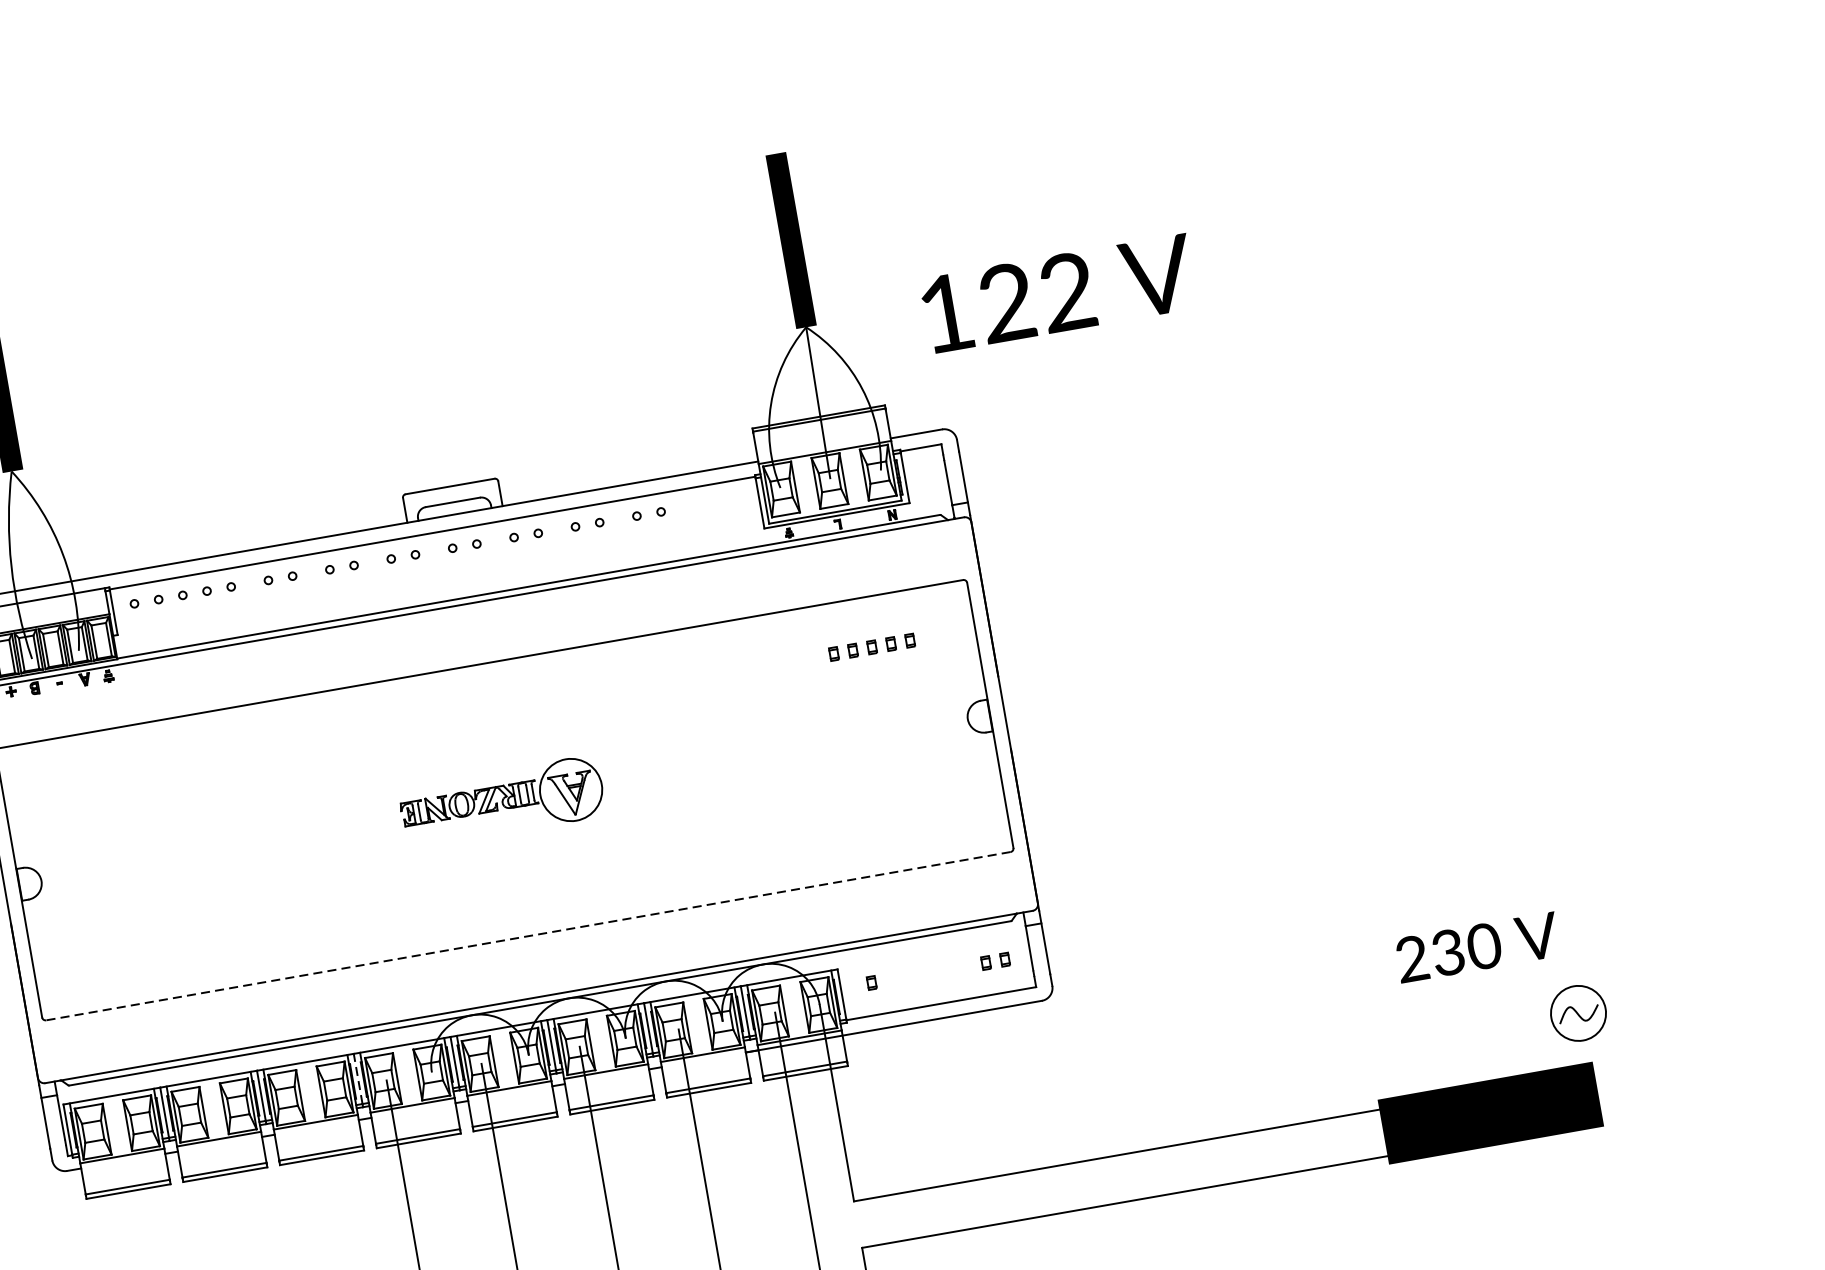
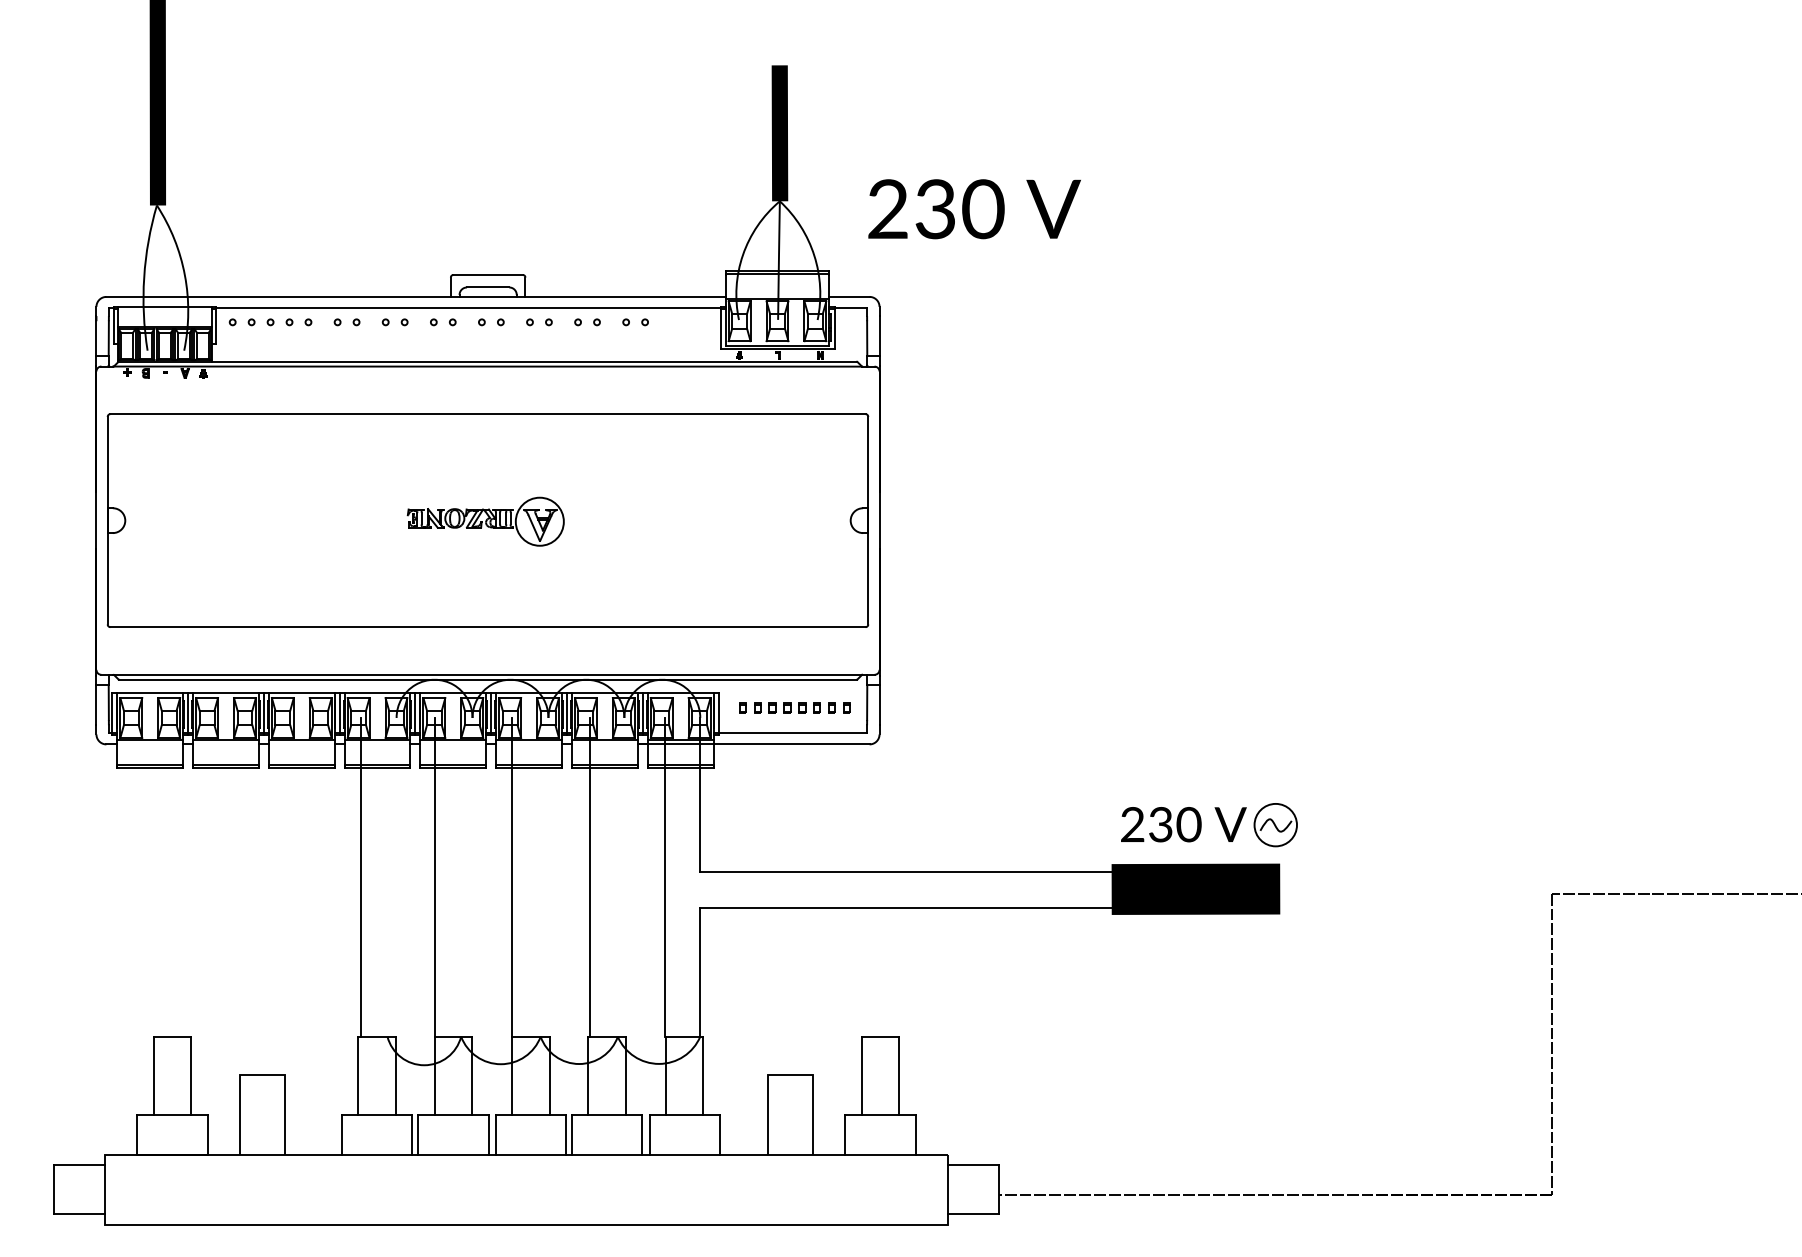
text: (1008, 302) -> (936, 209), 122 -> 230
part: (871, 646) -> (787, 707), moved
line: (529, 936) -> (488, 627), dashed -> solid
text: (1477, 947) -> (1183, 824), moved
line: (358, 1079) -> (339, 713), dashed -> solid

